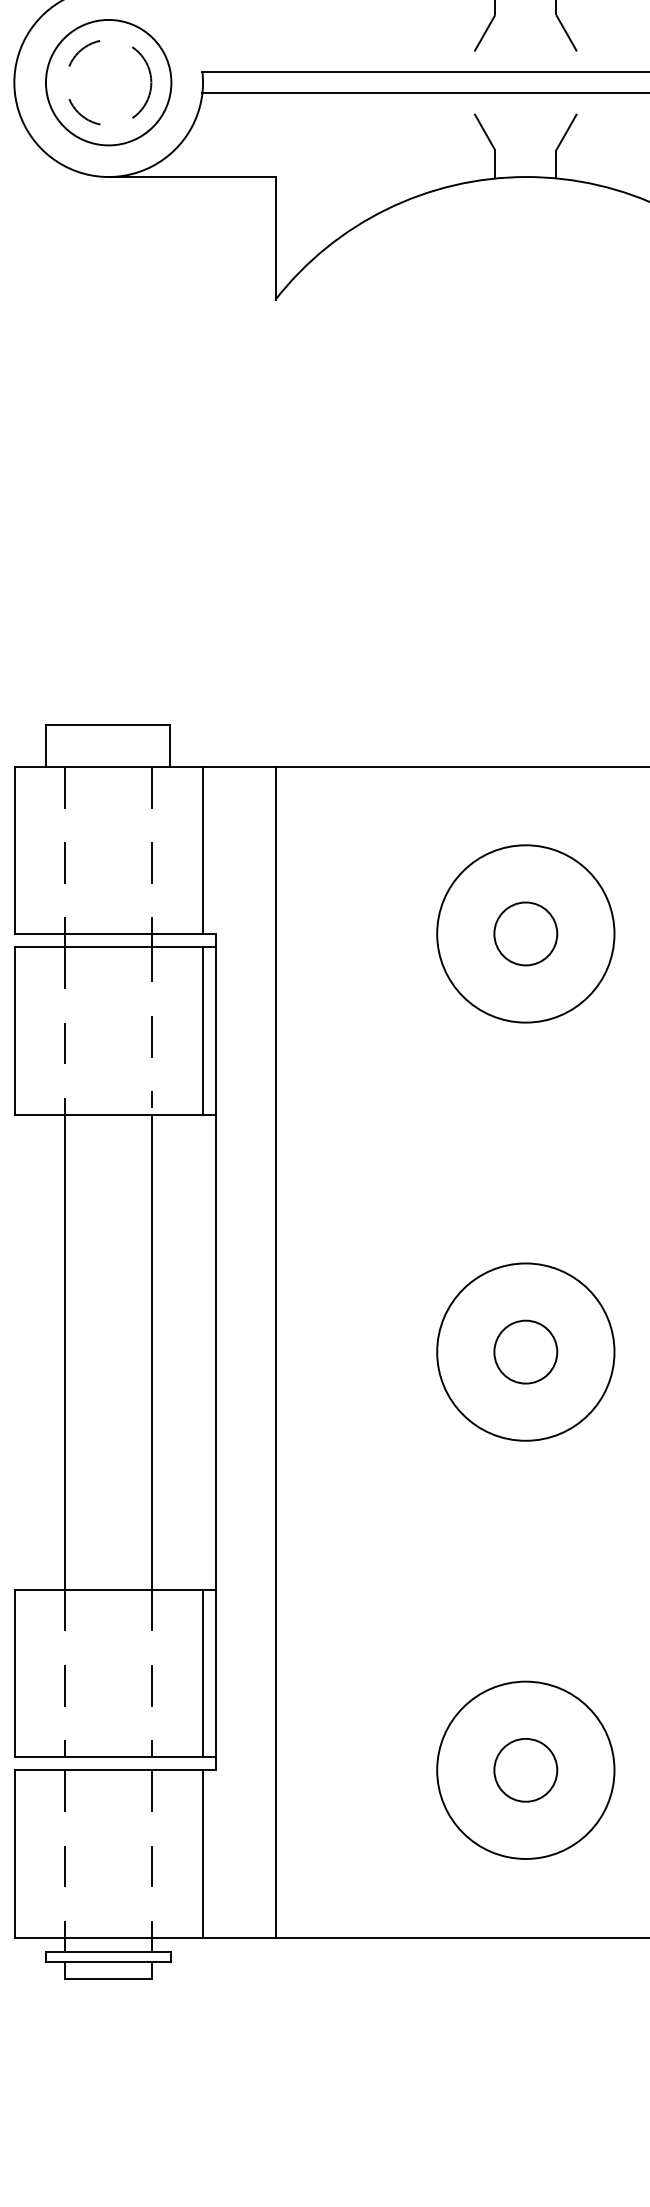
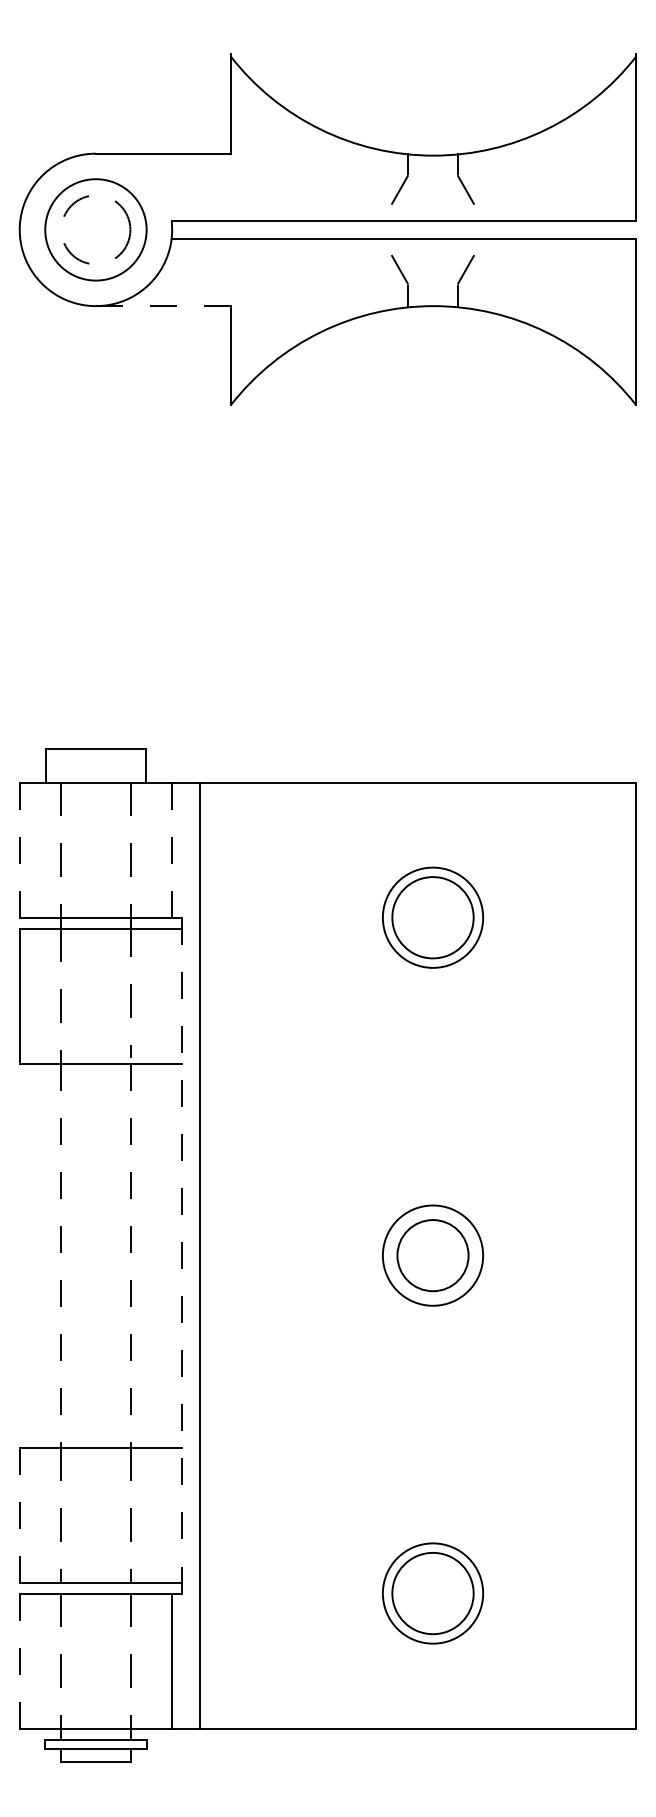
line: (191, 177) -> (162, 306), solid -> dashed
line: (15, 850) -> (20, 850), solid -> dashed
line: (202, 850) -> (171, 850), solid -> dashed
circle: (525, 933) -> (432, 917), size x0.7
circle: (525, 933) -> (432, 917), size x1.6
line: (202, 1030) -> (171, 995), removed
line: (64, 1351) -> (60, 1255), solid -> dashed
line: (152, 1351) -> (131, 1255), solid -> dashed
line: (215, 1351) -> (182, 1255), solid -> dashed
line: (275, 1351) -> (199, 1255), moved
circle: (525, 1351) -> (432, 1255), size x0.7
circle: (525, 1351) -> (432, 1255), size x1.4
line: (202, 1672) -> (171, 1514), removed
line: (15, 1673) -> (20, 1515), solid -> dashed
circle: (525, 1770) -> (432, 1593), size x0.7
circle: (525, 1770) -> (432, 1593), size x1.6
line: (15, 1854) -> (20, 1661), solid -> dashed

